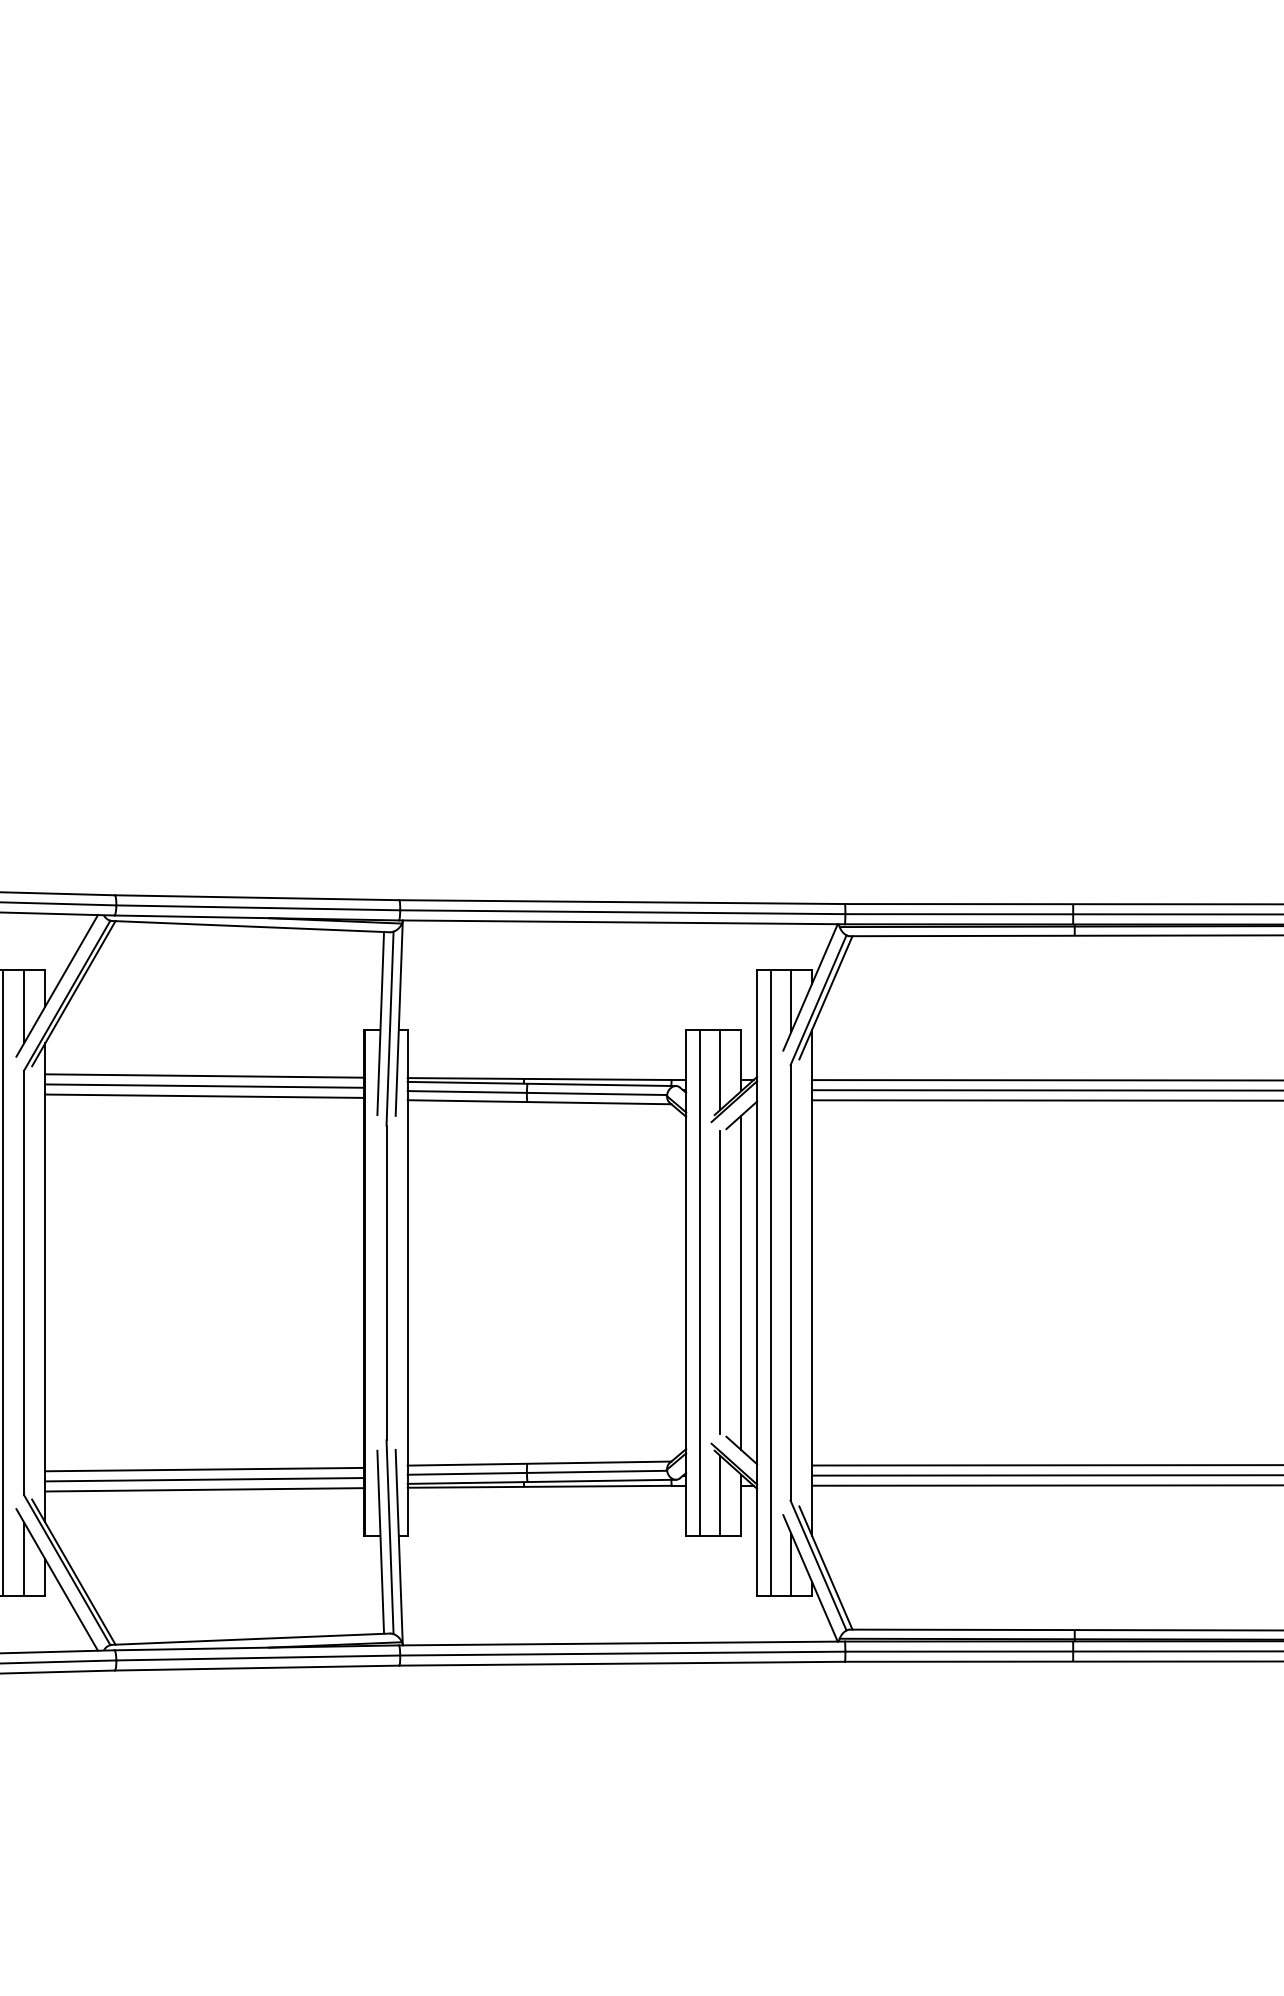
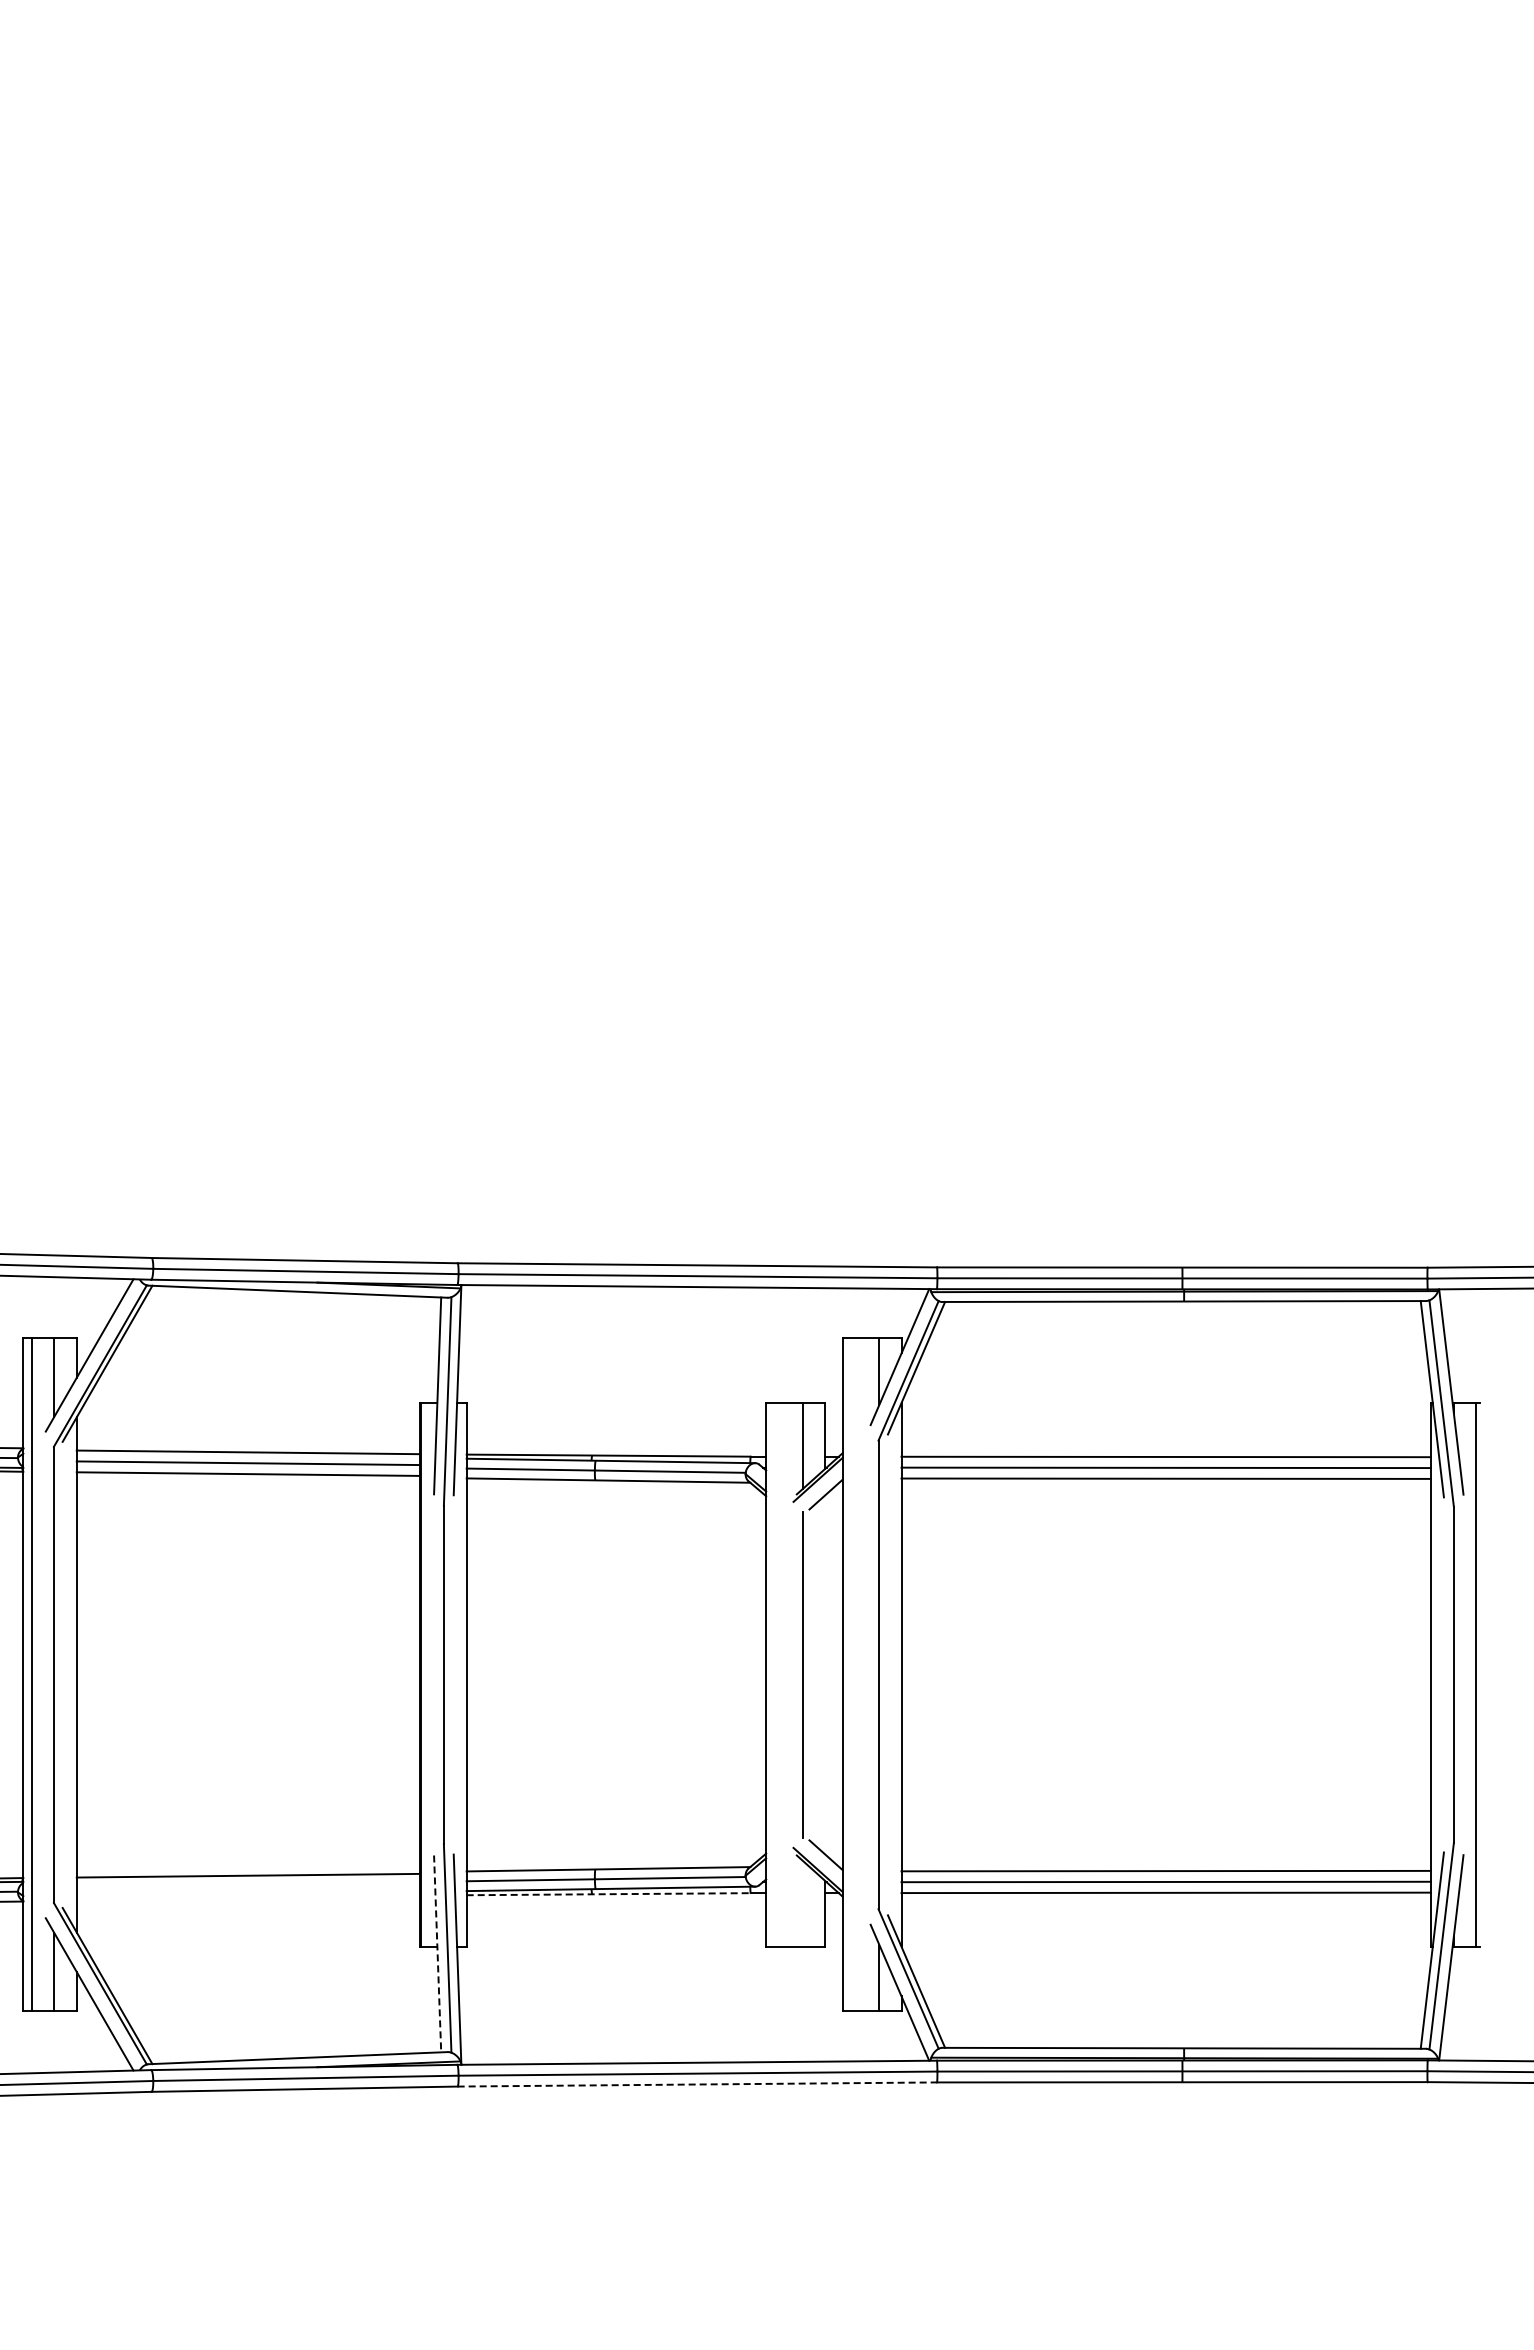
line: (699, 1282) -> (780, 1674), removed
line: (741, 1282) -> (825, 1674), removed
line: (770, 1282) -> (856, 1674), removed
line: (204, 1479) -> (248, 1886), removed
line: (540, 1487) -> (609, 1894), solid -> dashed
line: (204, 1489) -> (248, 1897), removed
line: (720, 1495) -> (803, 1903), removed
line: (380, 1542) -> (437, 1954), solid -> dashed
line: (622, 1663) -> (697, 2084), solid -> dashed

